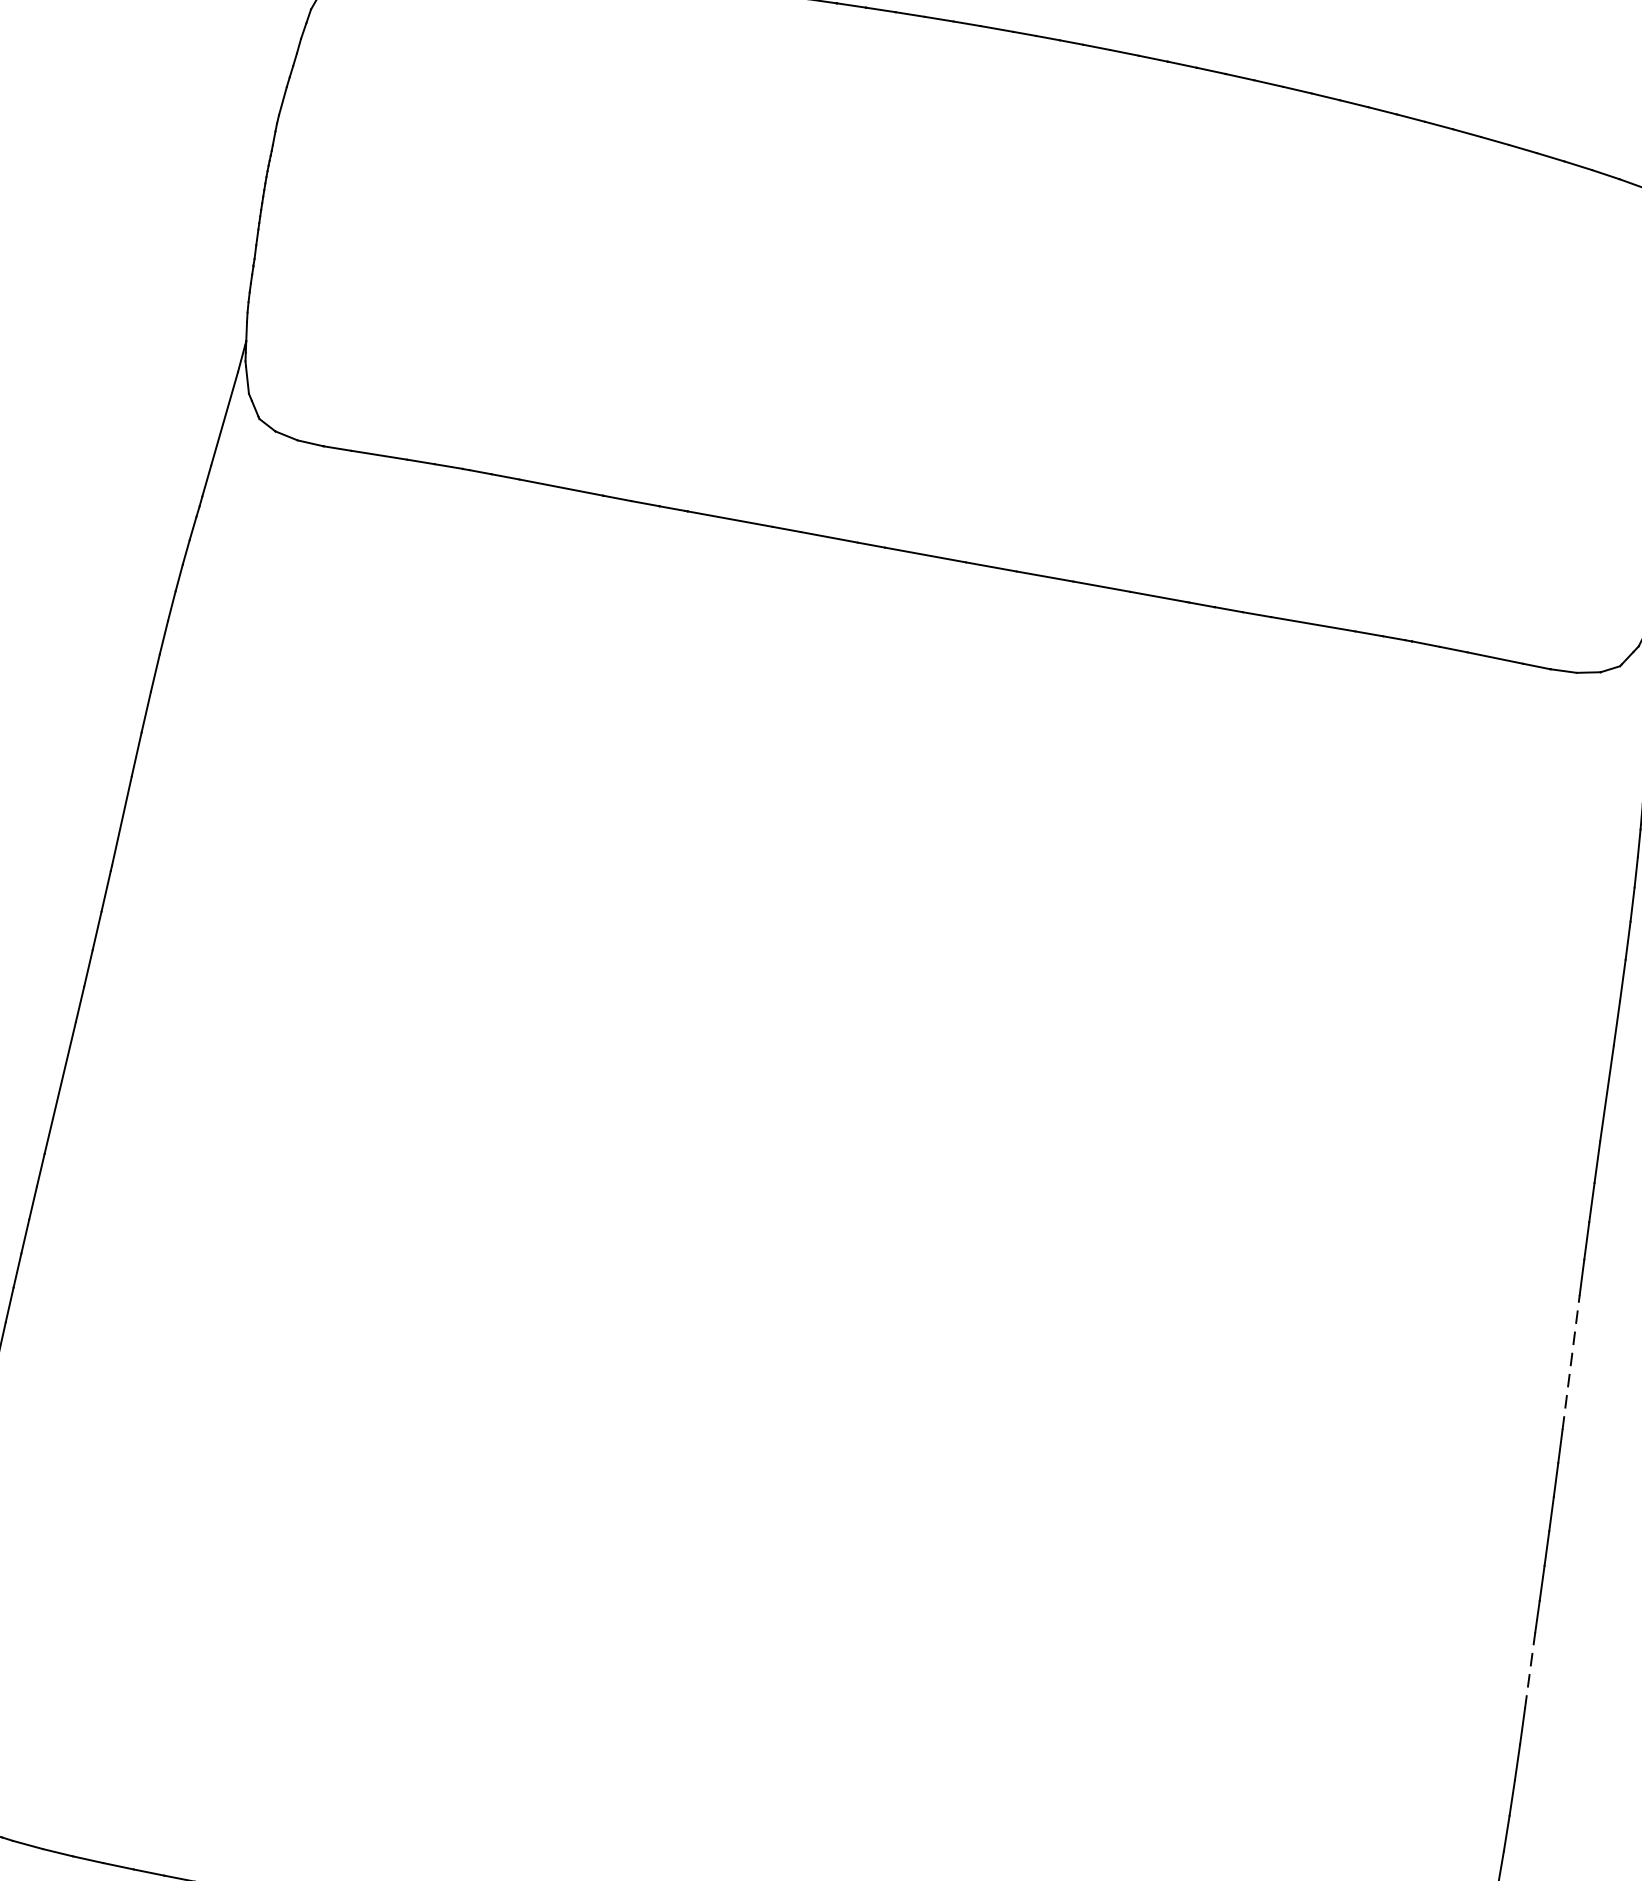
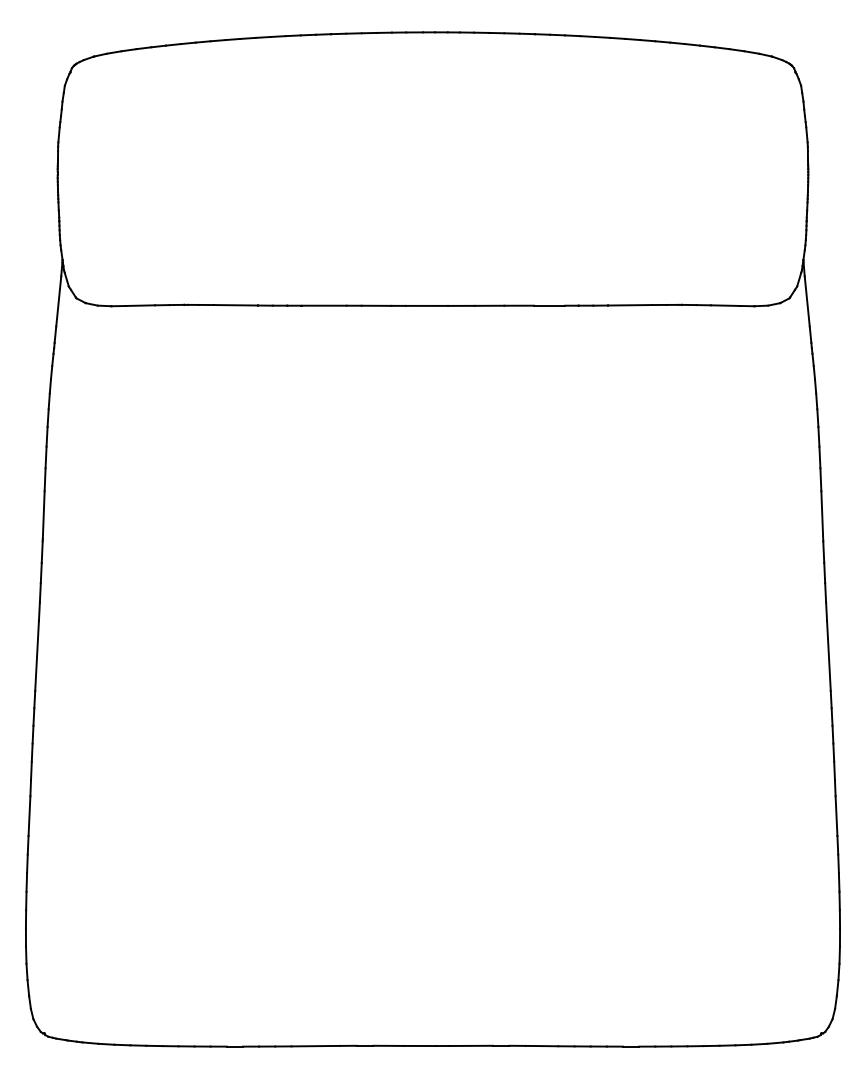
line: (1570, 1363) -> (828, 656), dashed -> solid
line: (1529, 1671) -> (836, 816), dashed -> solid

